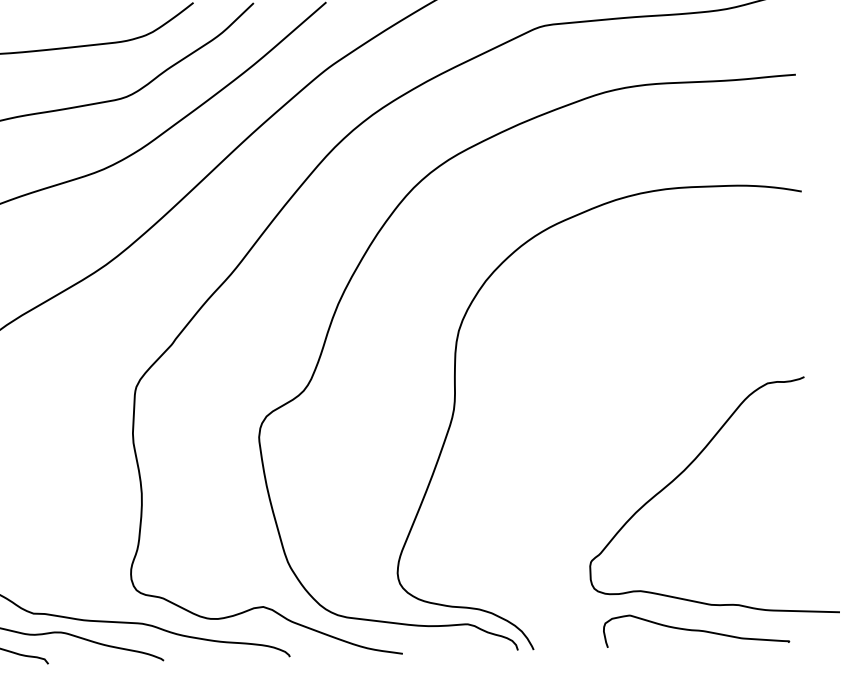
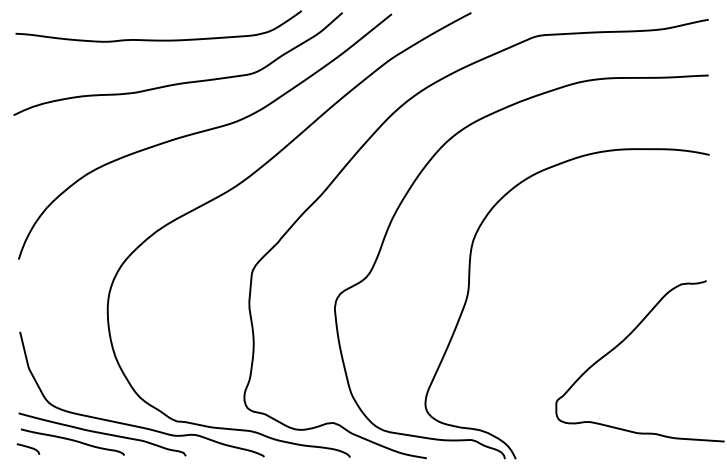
curve: (696, 629) -> (626, 449), removed

